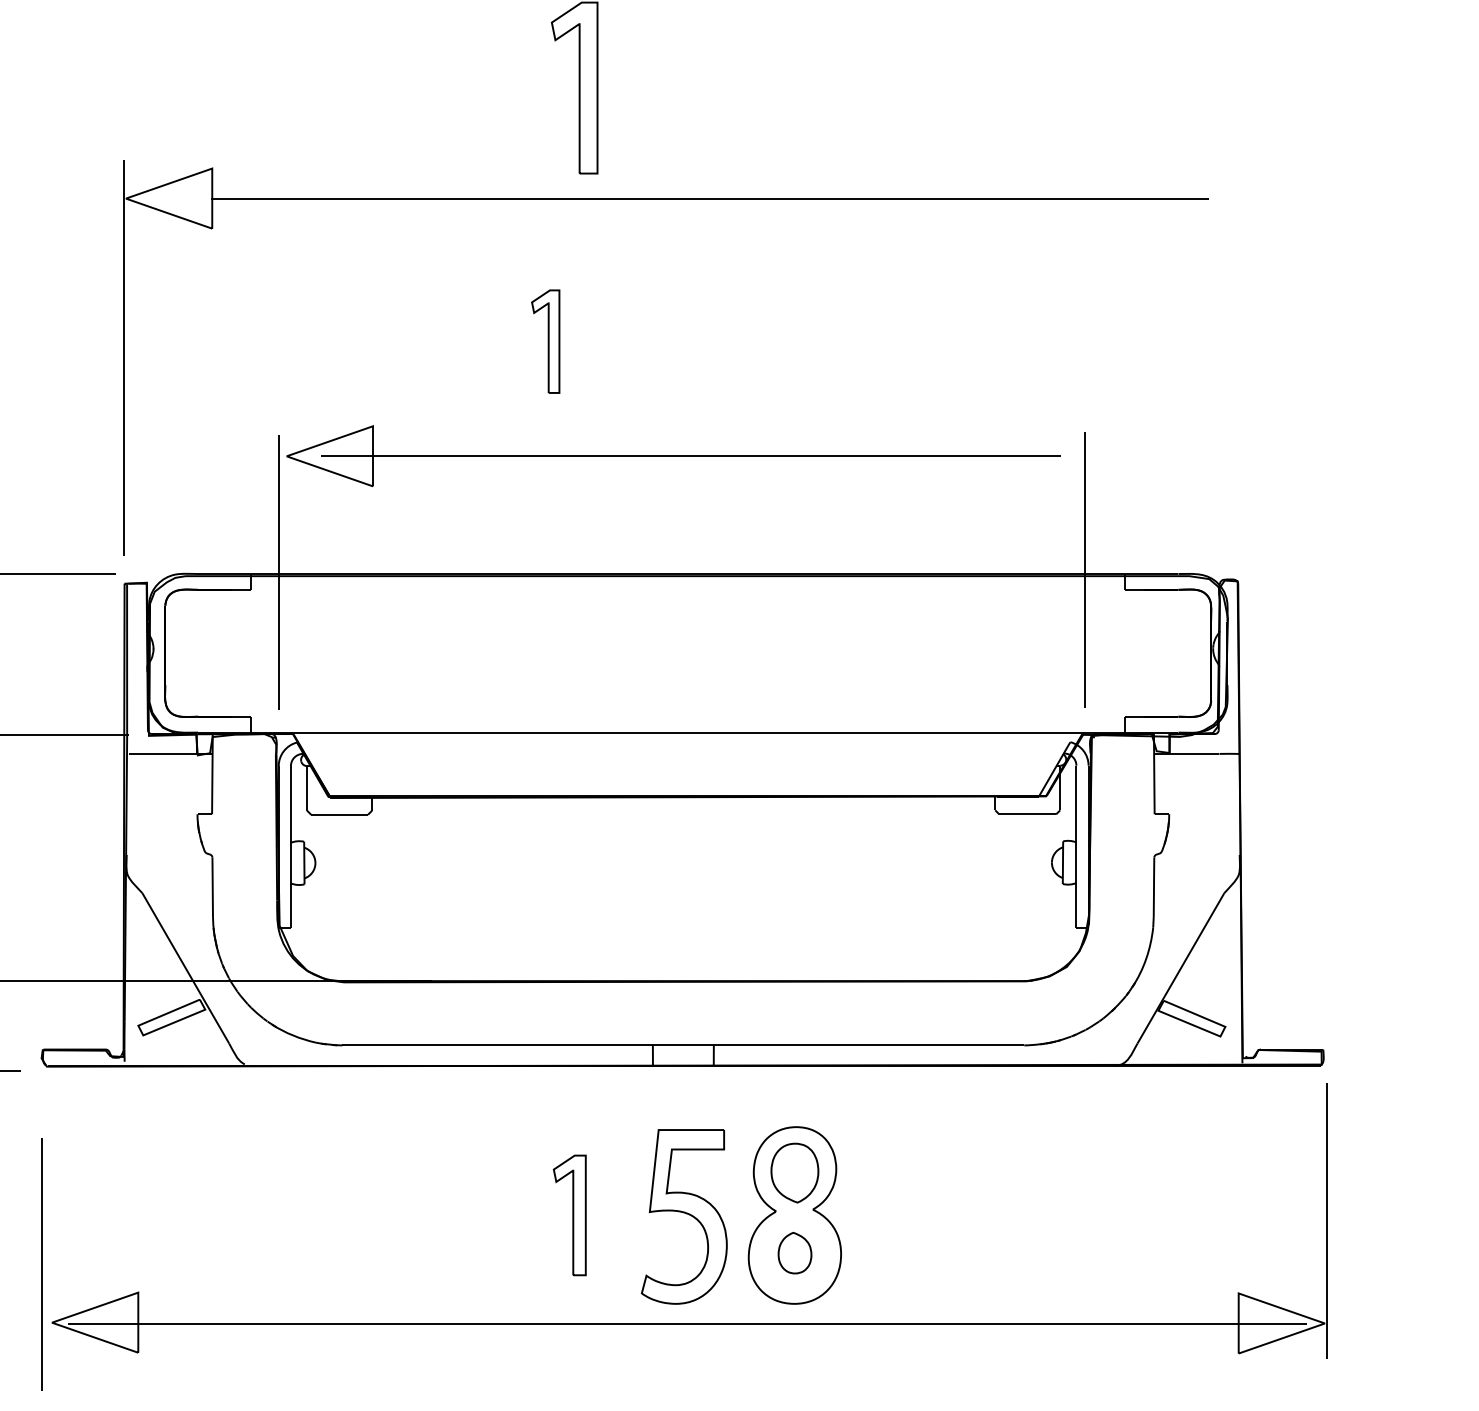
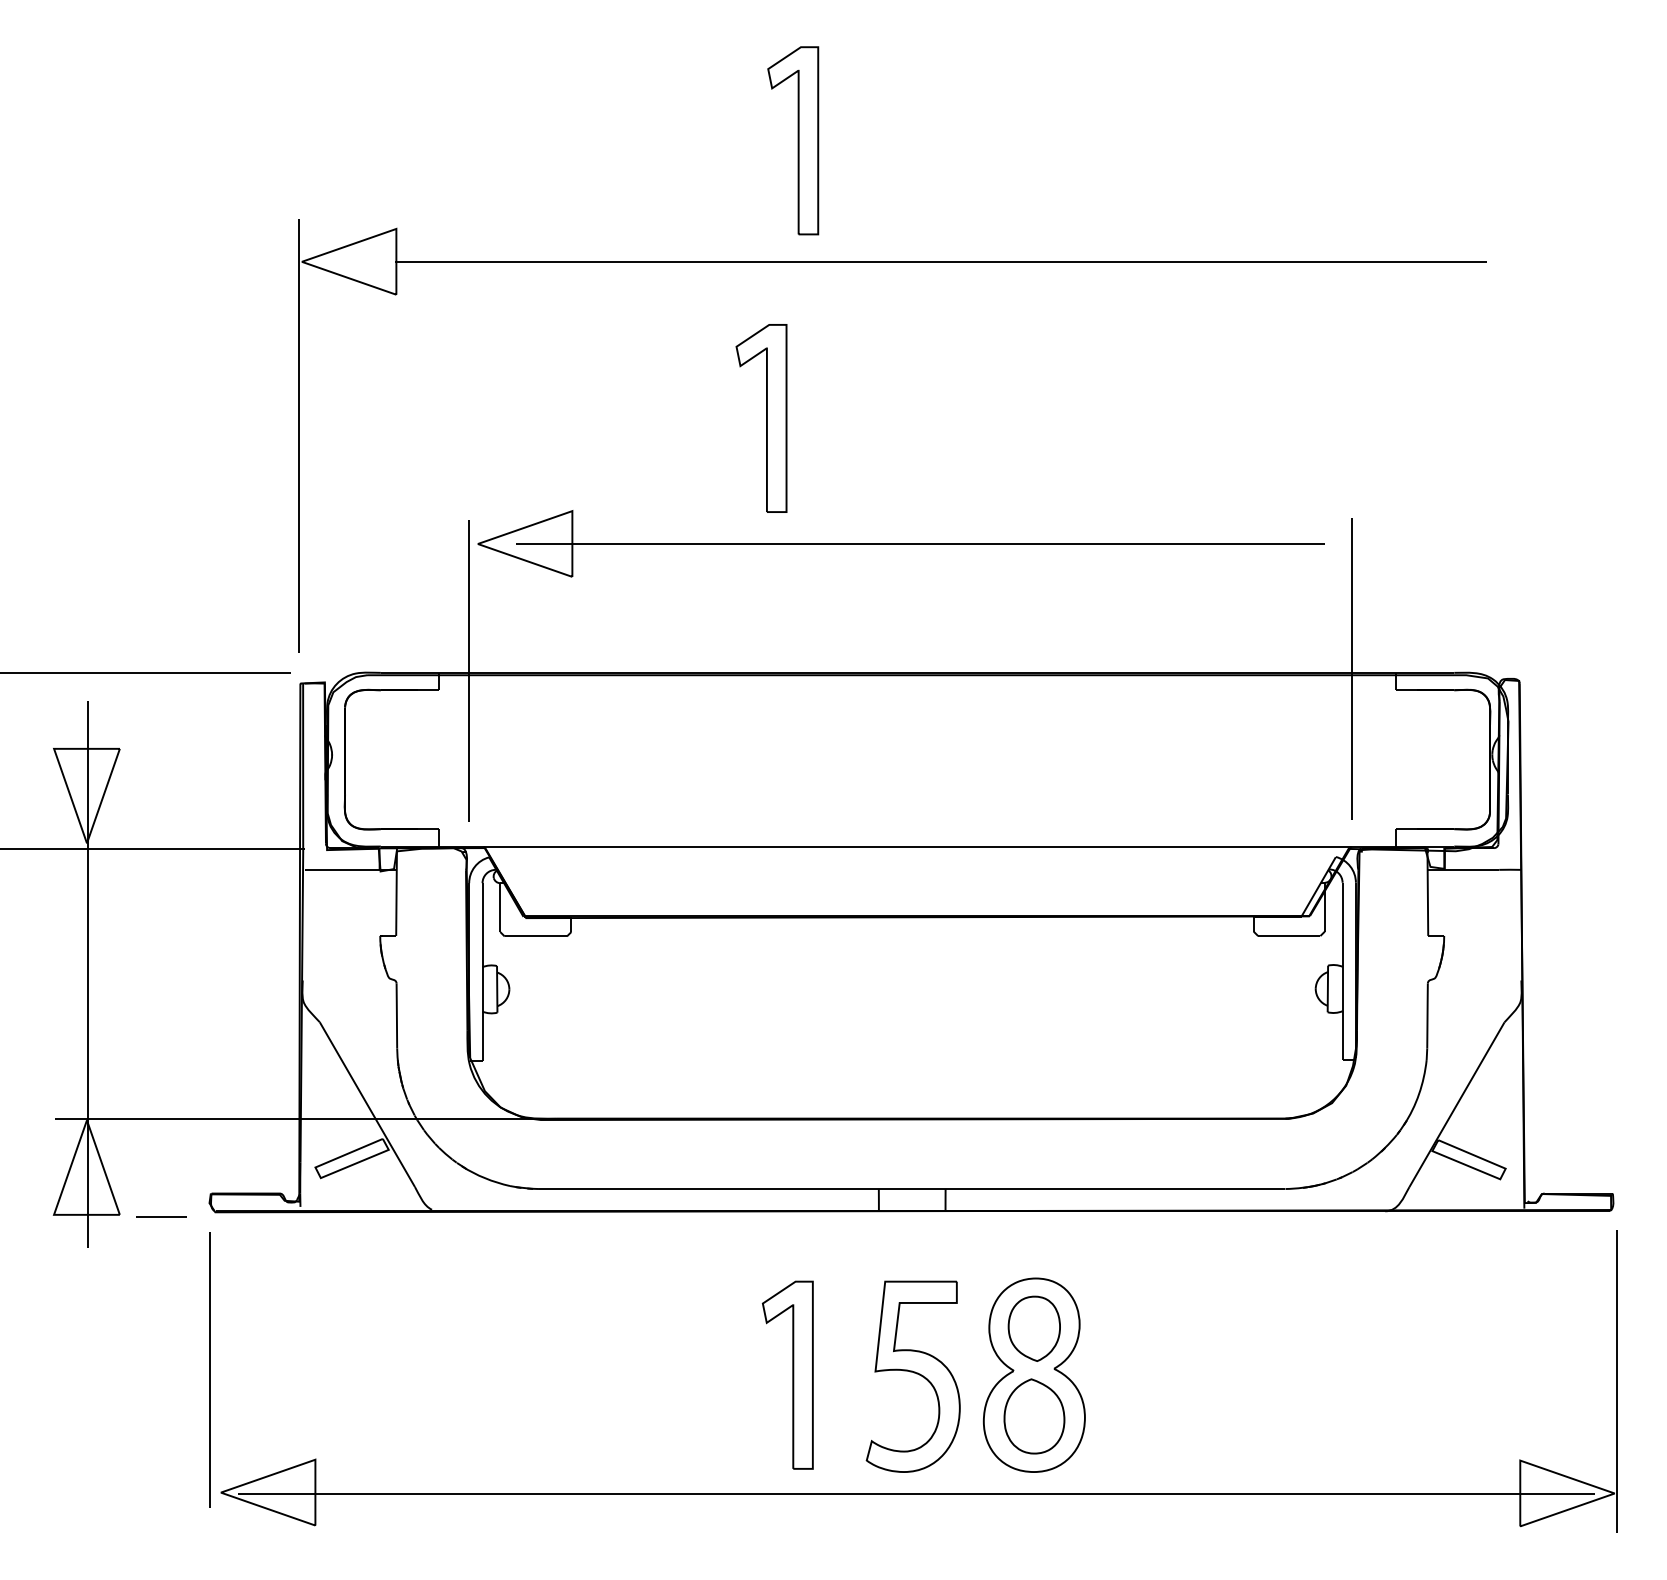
part: (545, 341) -> (761, 418), size x1.67
part: (569, 1214) -> (787, 1374), size x1.43
part: (795, 1253) -> (1034, 1416), size x1.67
line: (41, 1264) -> (209, 1369), moved

